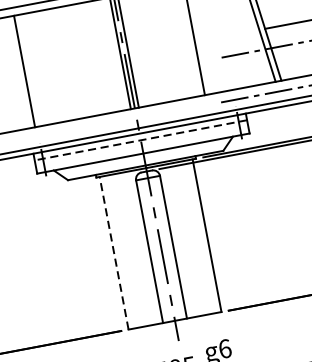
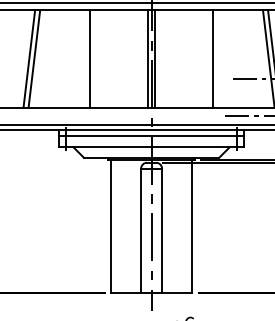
line: (24, 70) -> (90, 58), moved
line: (140, 140) -> (151, 135), dashed -> solid
line: (114, 253) -> (111, 226), dashed -> solid

